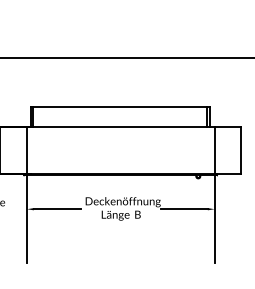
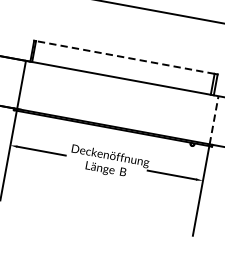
line: (120, 106) -> (125, 57), solid -> dashed
line: (214, 149) -> (214, 119), solid -> dashed

